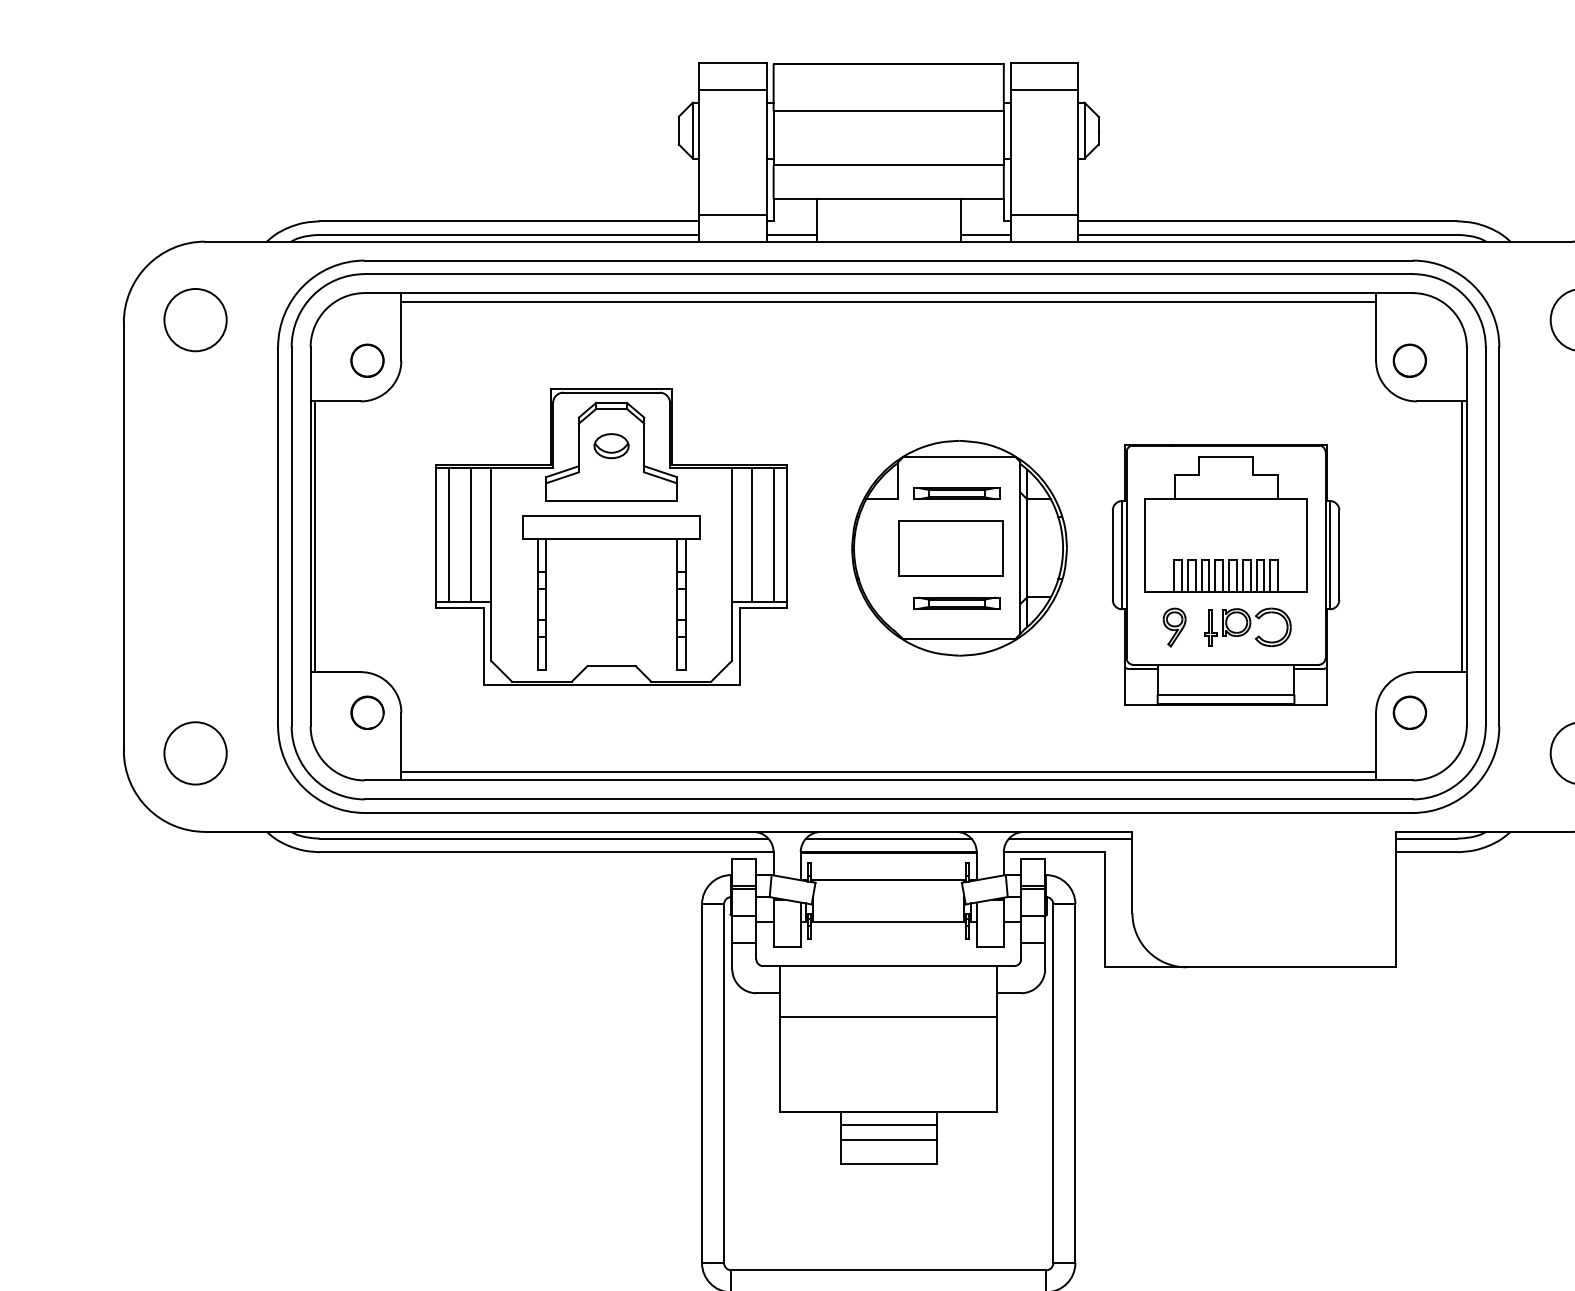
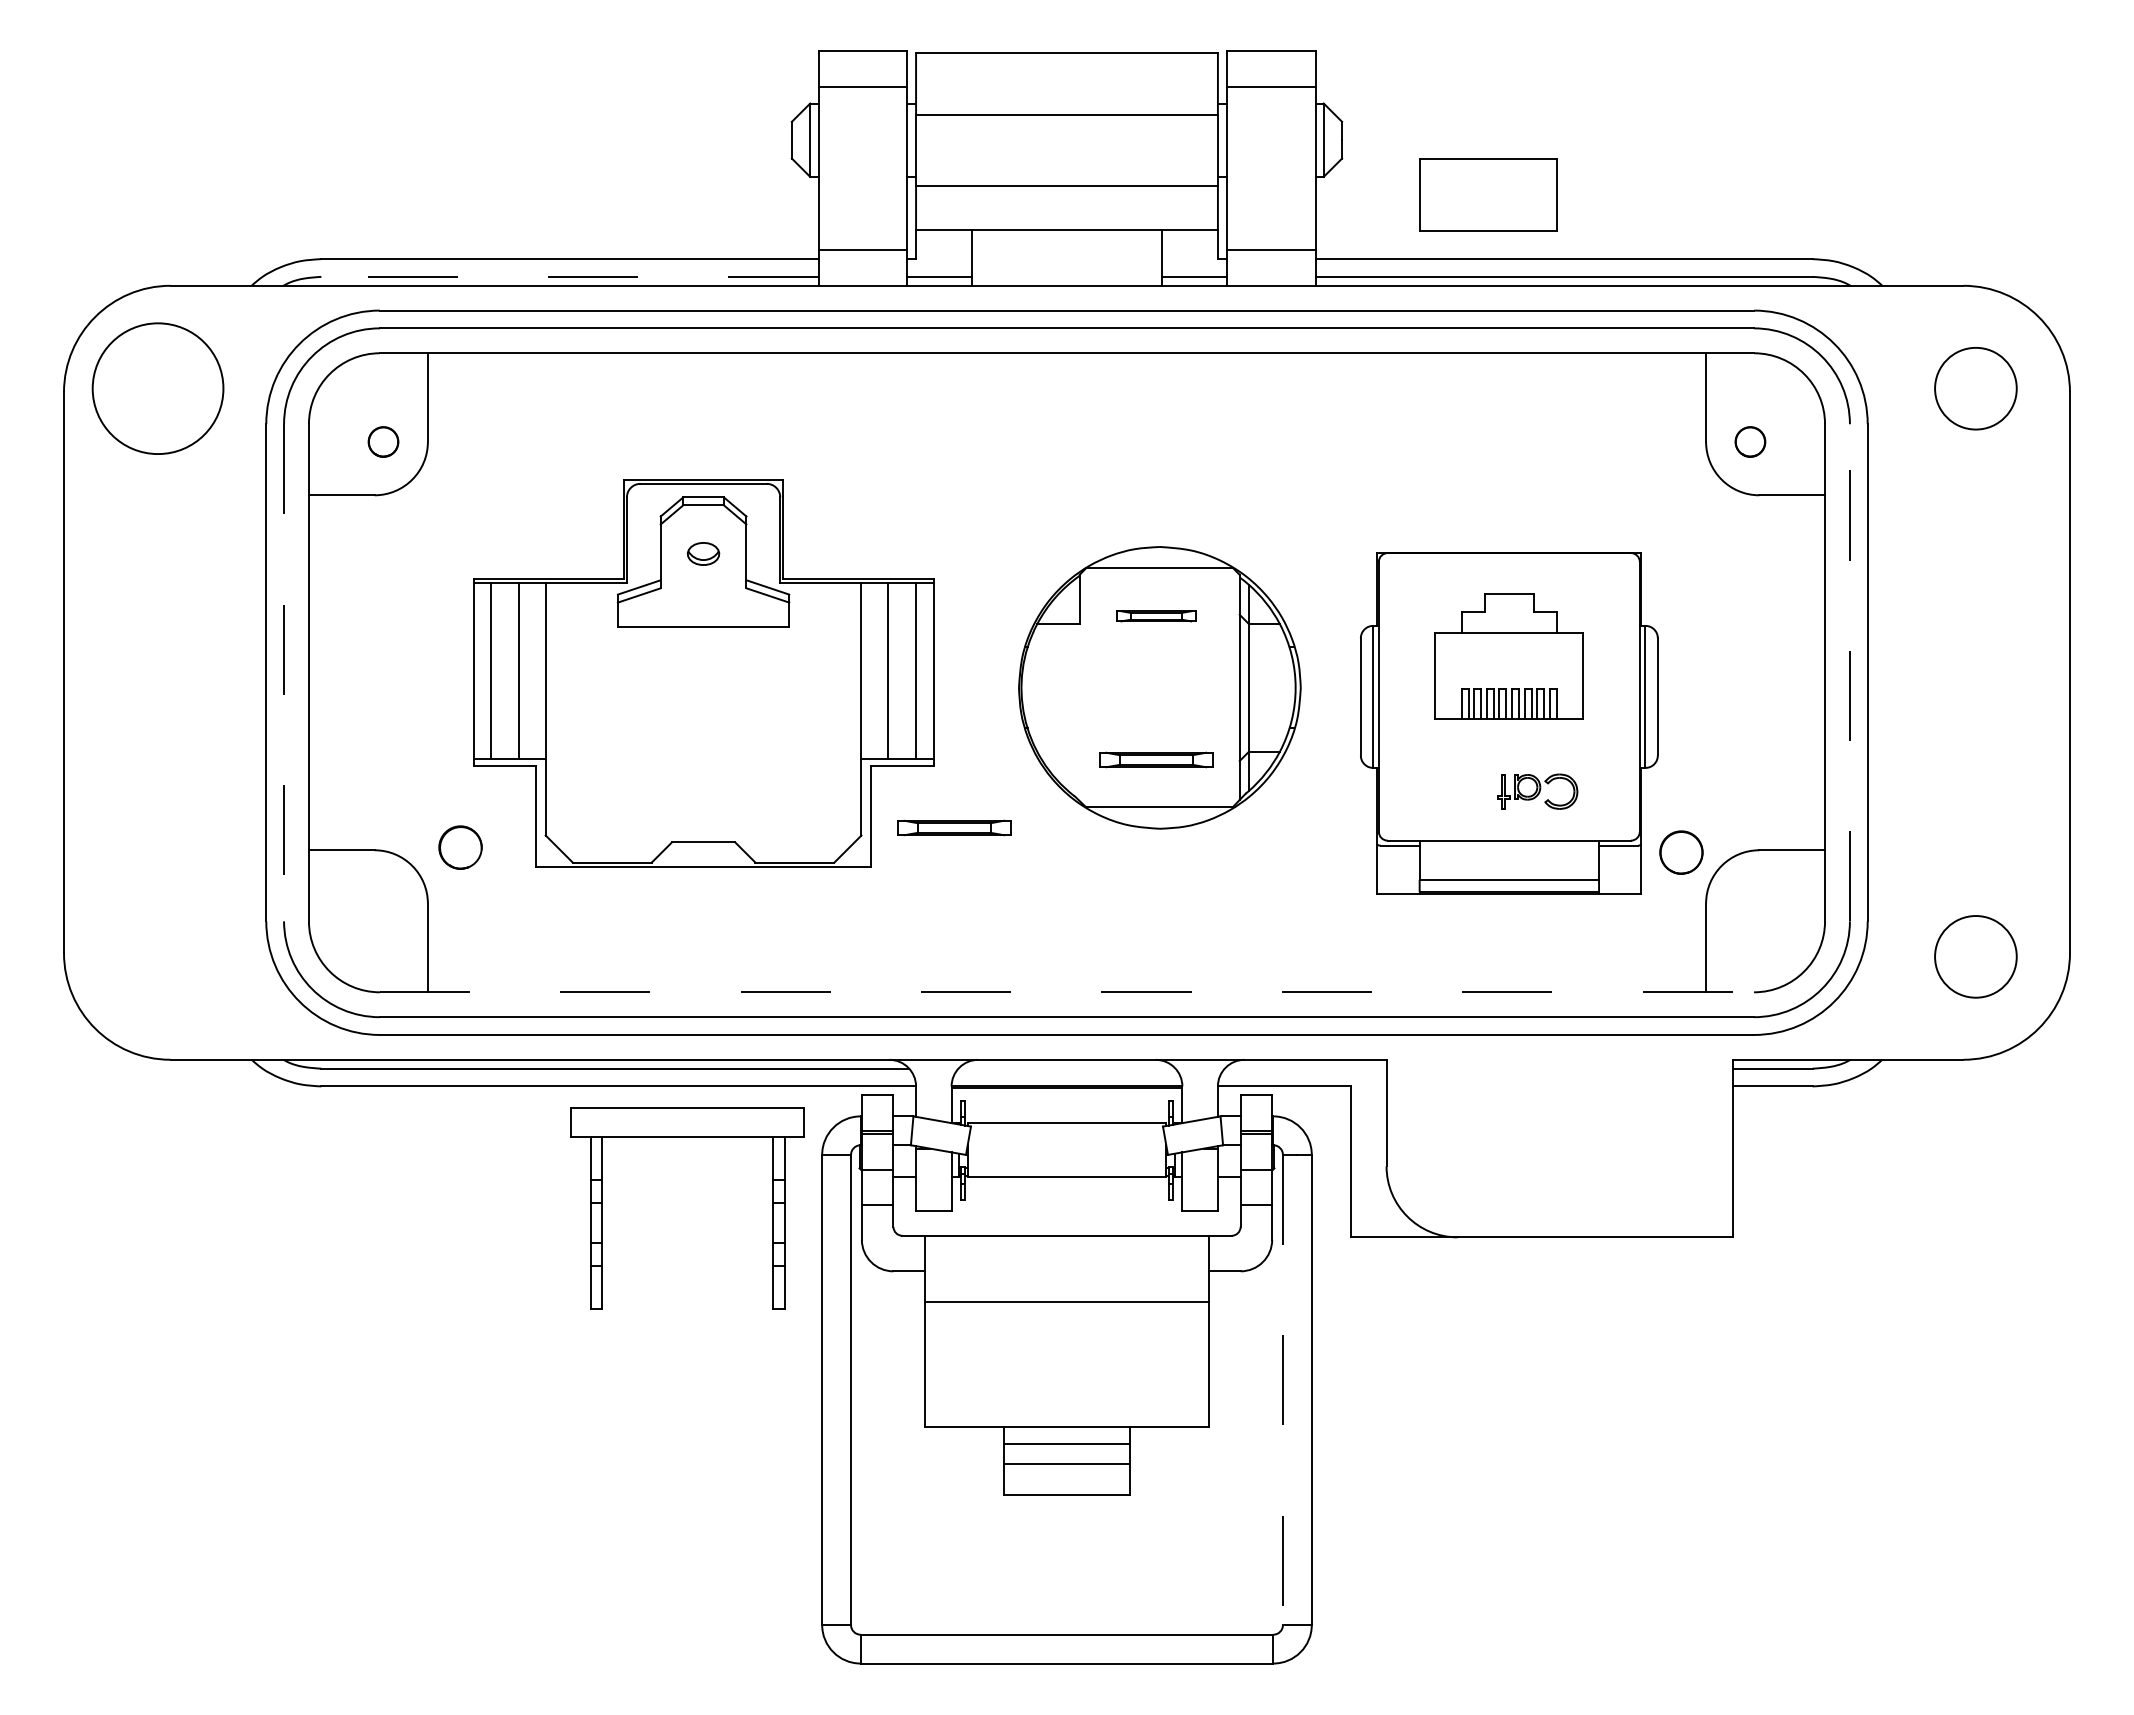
line: (509, 234) -> (569, 276), solid -> dashed
line: (888, 302) -> (1066, 365), removed
circle: (195, 319) -> (157, 388), size x1.6
part: (367, 360) -> (383, 441), size x0.7
part: (1409, 360) -> (1750, 441), size x0.7
part: (611, 445) -> (703, 553), size x0.7
part: (956, 493) -> (1156, 616), size x0.7
part: (1225, 524) -> (1508, 656), size x0.7
line: (291, 536) -> (284, 672), solid -> dashed
line: (315, 536) -> (315, 672), removed
line: (1461, 536) -> (1818, 672), removed
line: (1485, 536) -> (1849, 672), solid -> dashed
part: (611, 538) -> (687, 1137), moved
part: (950, 547) -> (1488, 194), moved
part: (1174, 627) -> (1441, 791), removed
part: (1247, 627) -> (1537, 791), size x0.7
part: (802, 654) -> (954, 827), added
circle: (367, 712) -> (460, 847), moved
circle: (1409, 712) -> (1681, 852), moved
circle: (195, 753) -> (157, 956), removed
line: (888, 771) -> (1066, 980), removed
line: (889, 780) -> (1067, 992), solid -> dashed
line: (888, 838) -> (1066, 1068), removed
line: (1070, 838) -> (1305, 1068), removed
line: (1053, 1084) -> (1282, 1390), solid -> dashed

